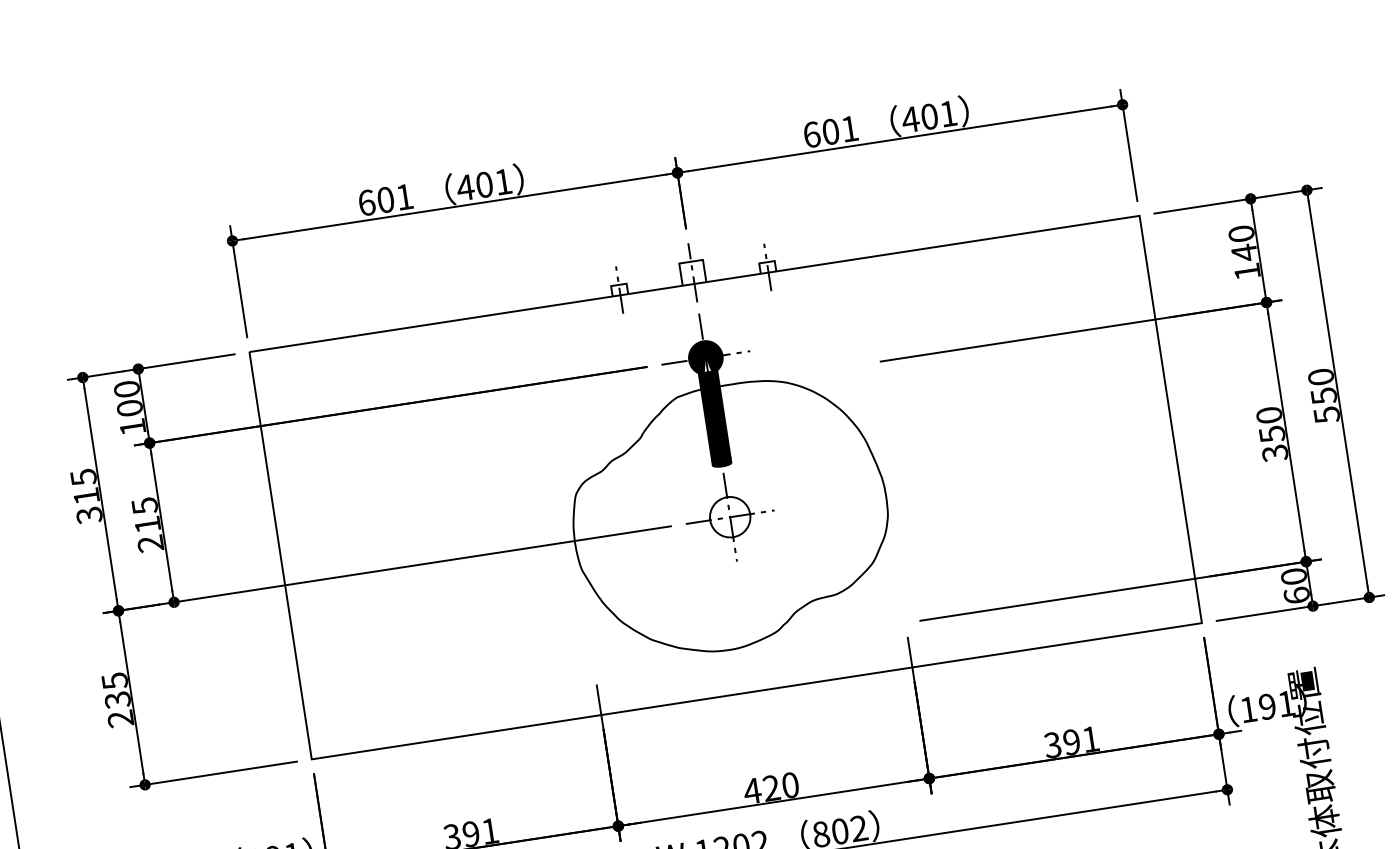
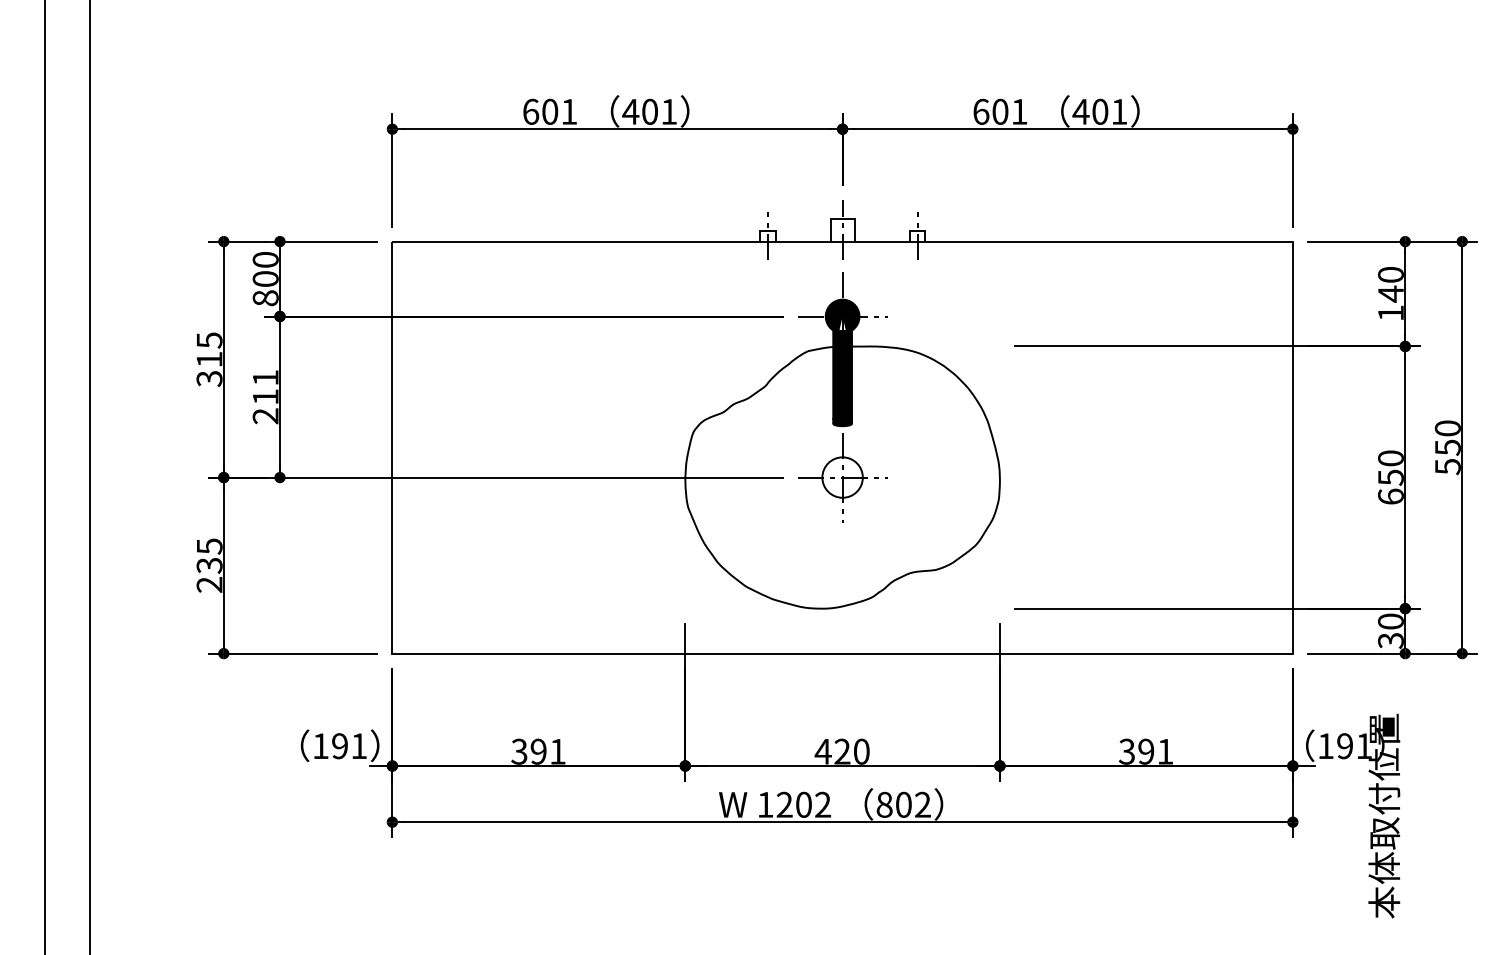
text: (132, 427) -> (265, 298), 100 -> 800
text: (1274, 453) -> (1390, 496), 350 -> 650
text: (144, 506) -> (265, 378), 215 -> 211
text: (1296, 595) -> (1390, 640), 60 -> 30

